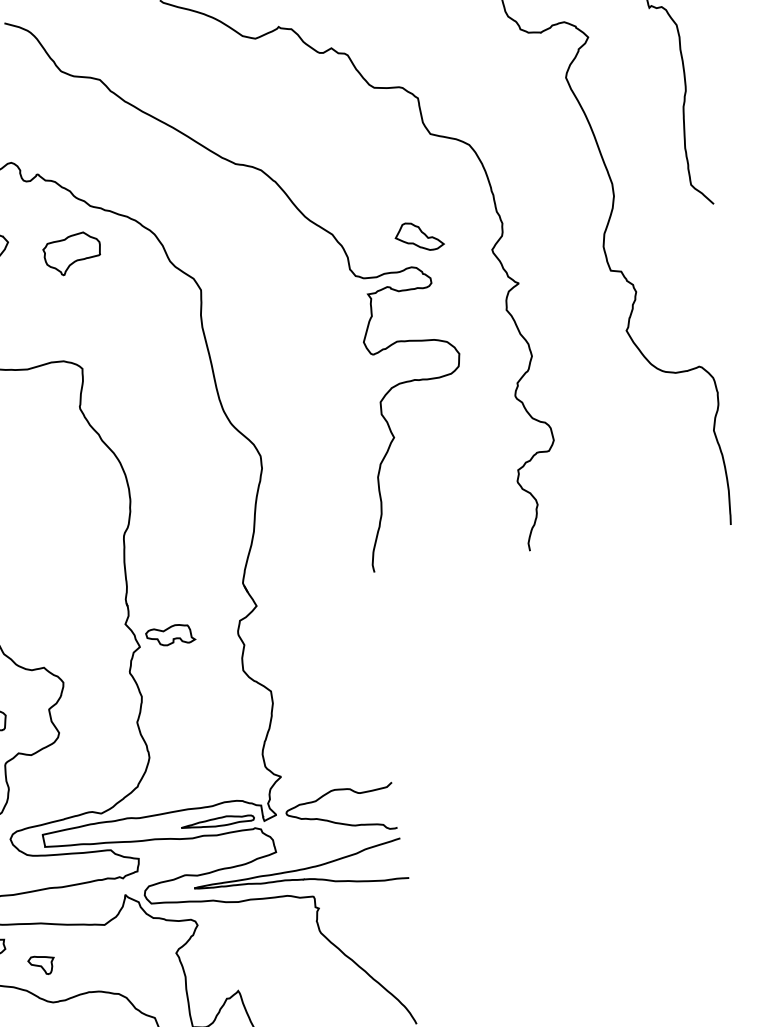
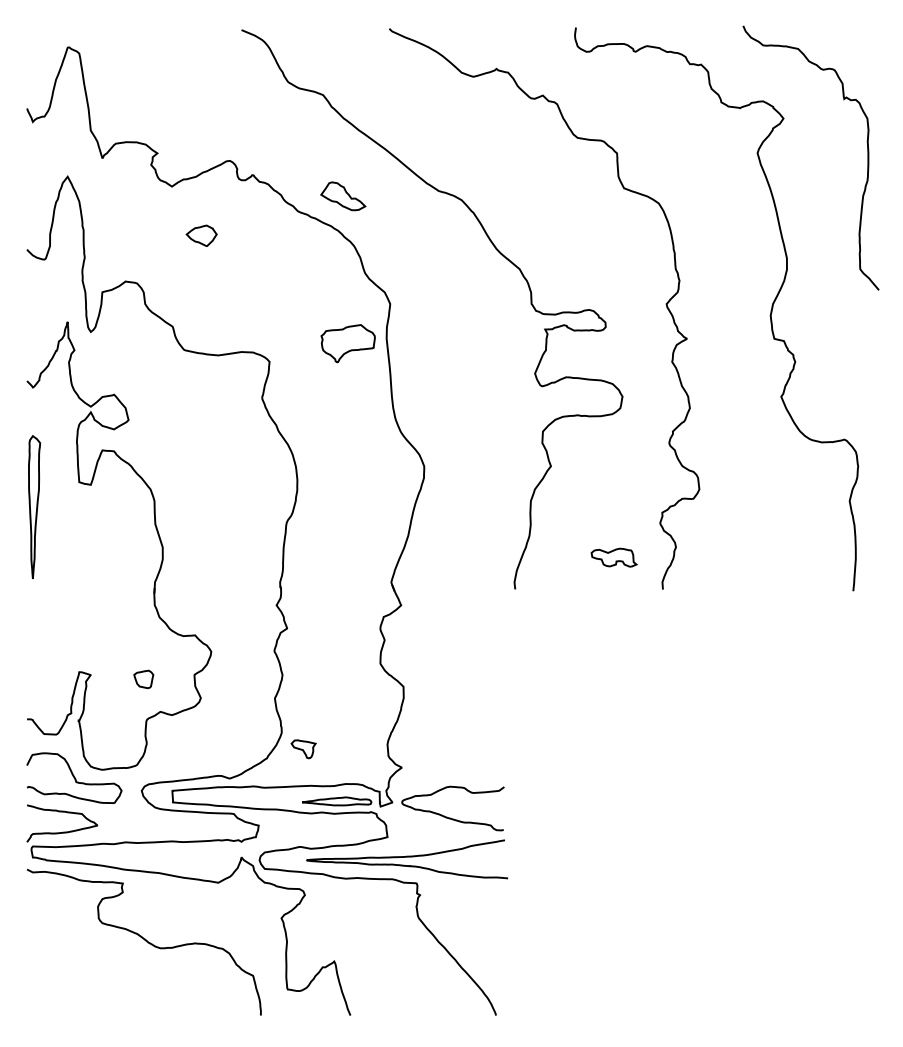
part: (419, 236) -> (343, 196), moved
part: (71, 253) -> (347, 343), moved
part: (169, 635) -> (613, 557), moved
part: (41, 965) -> (303, 749), moved

